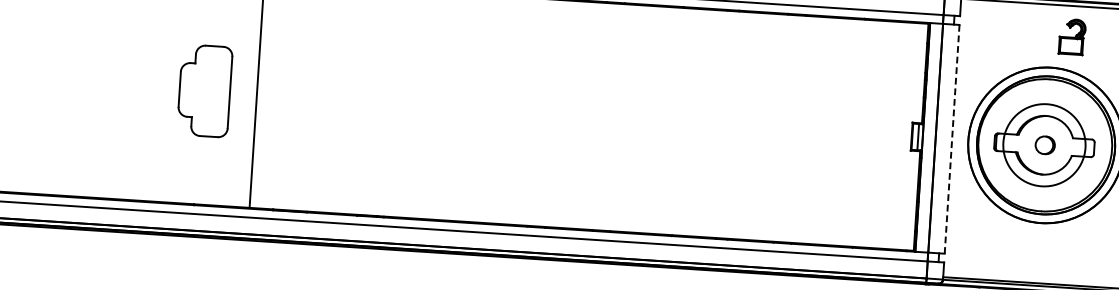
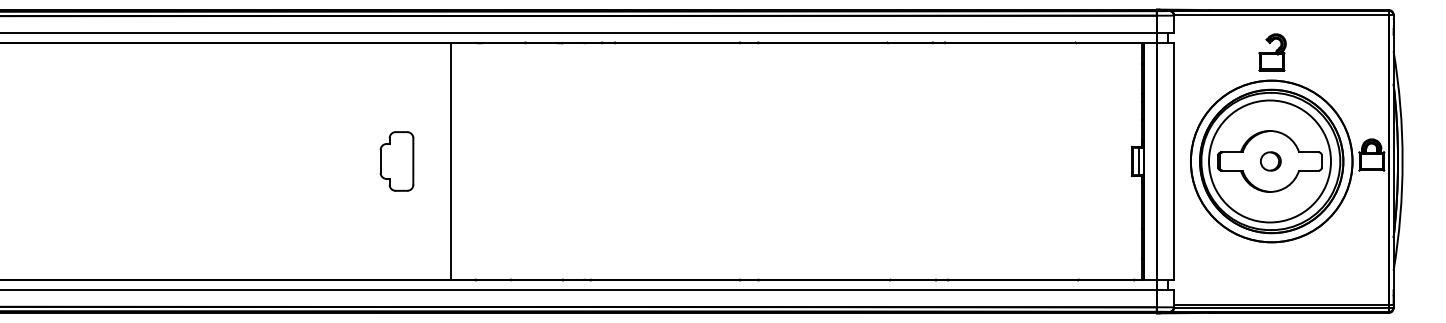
part: (1072, 37) -> (1272, 52), moved
part: (204, 90) -> (396, 161), size x0.62
line: (952, 139) -> (1174, 161), dashed -> solid
circle: (1043, 145) -> (1269, 161), size x1.43

